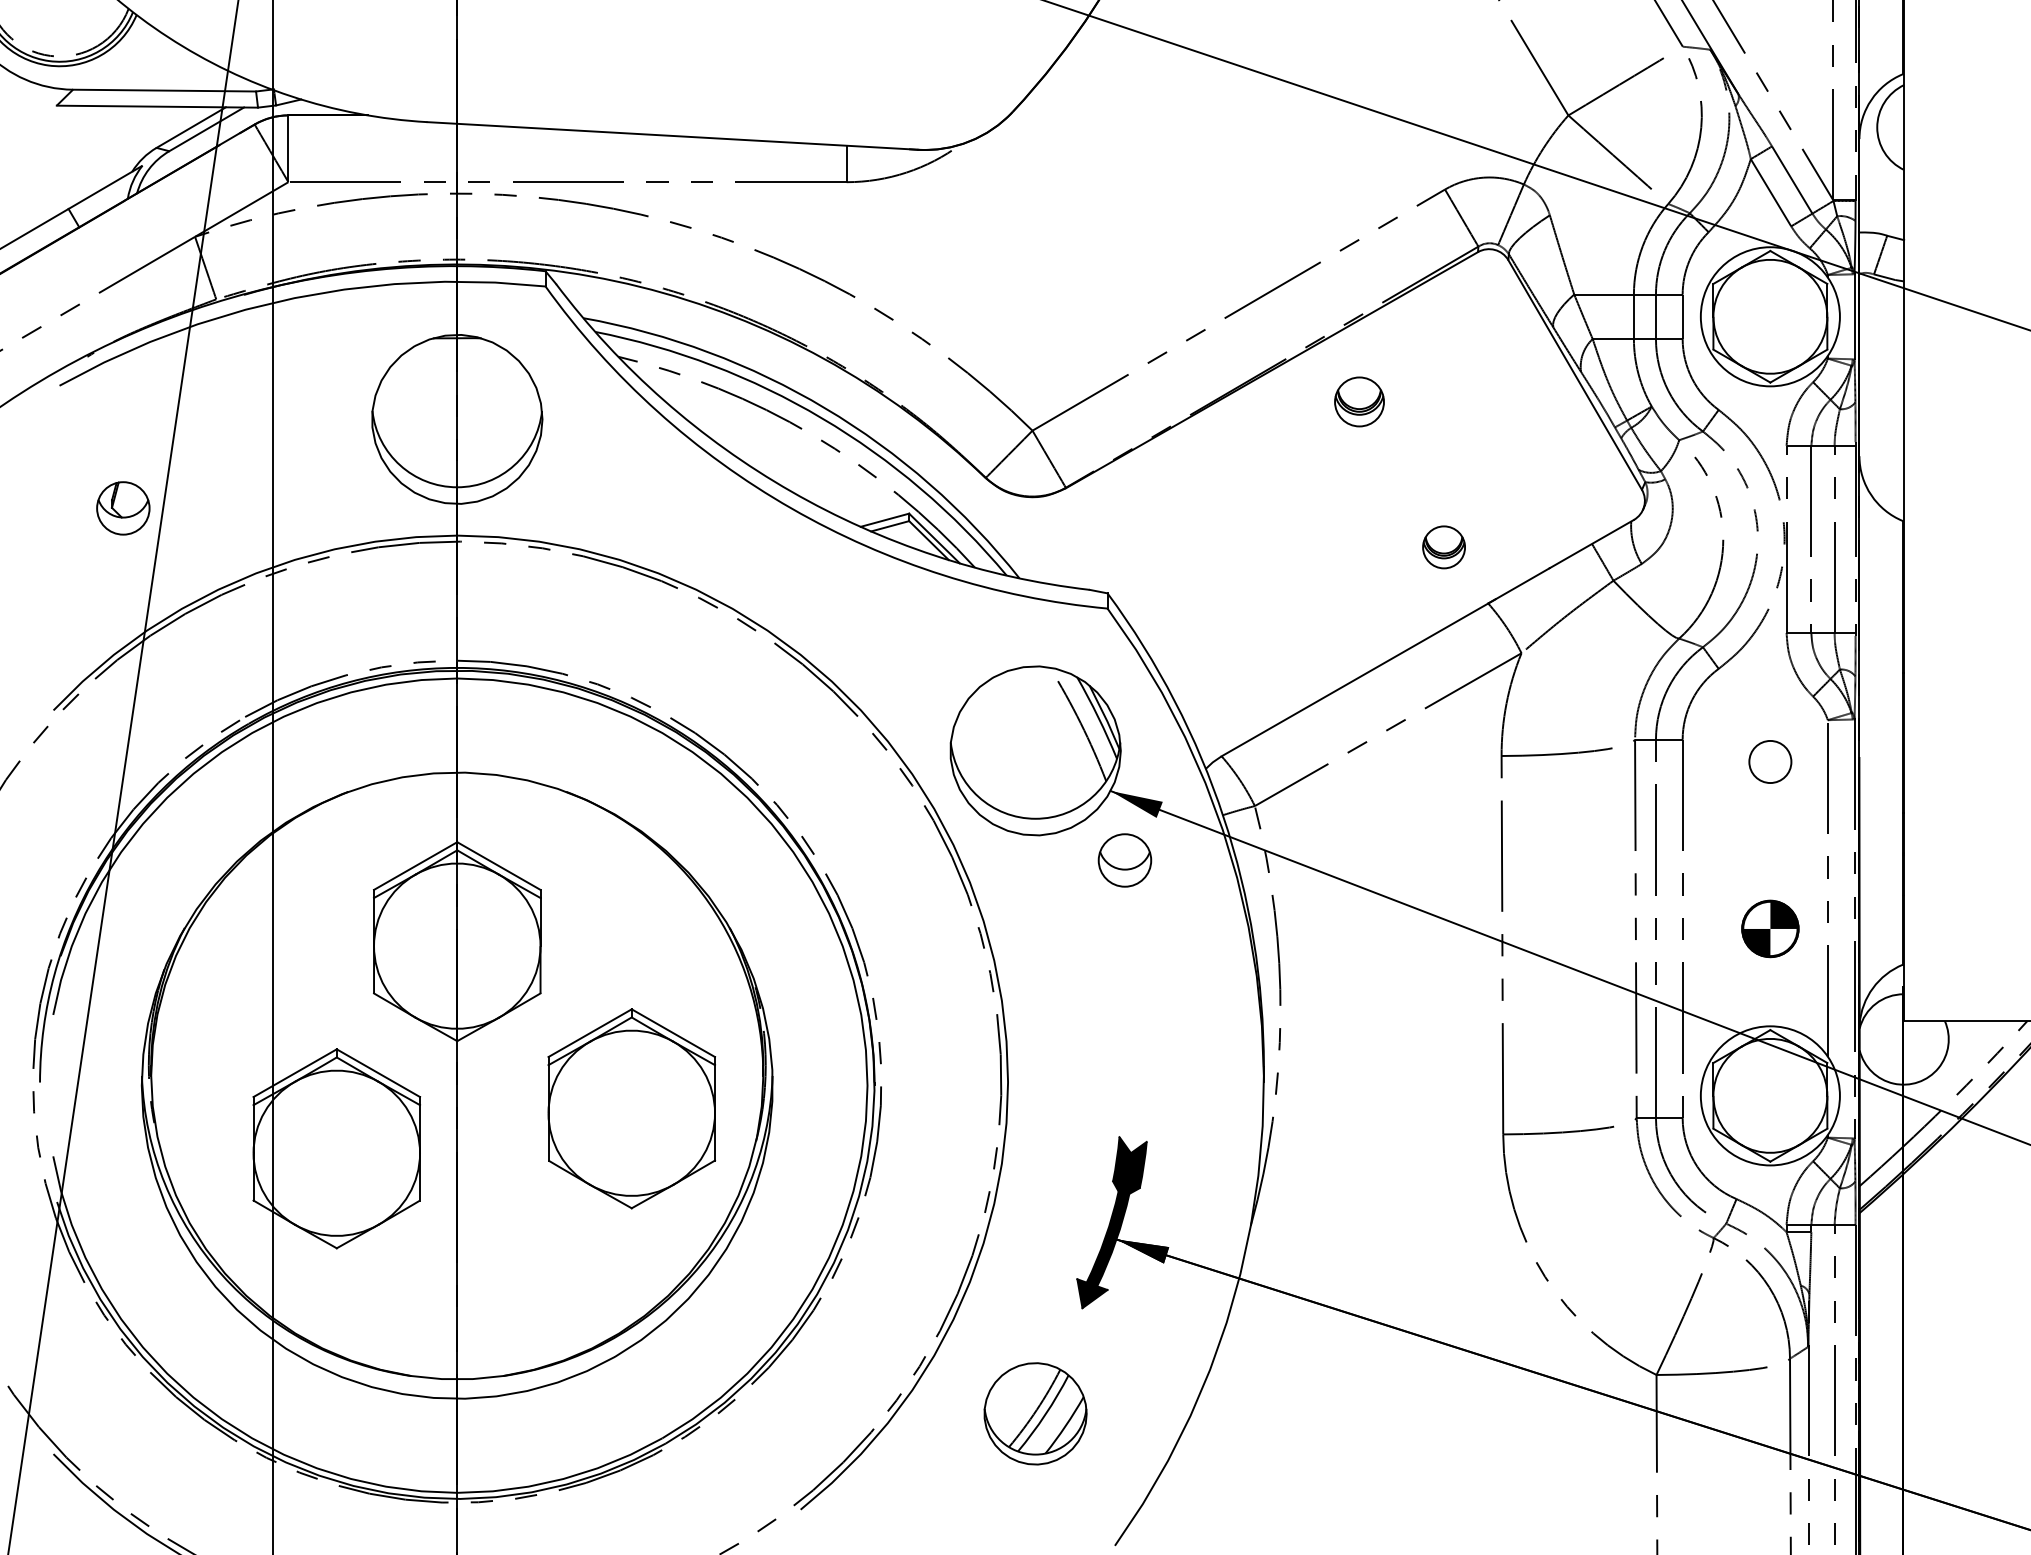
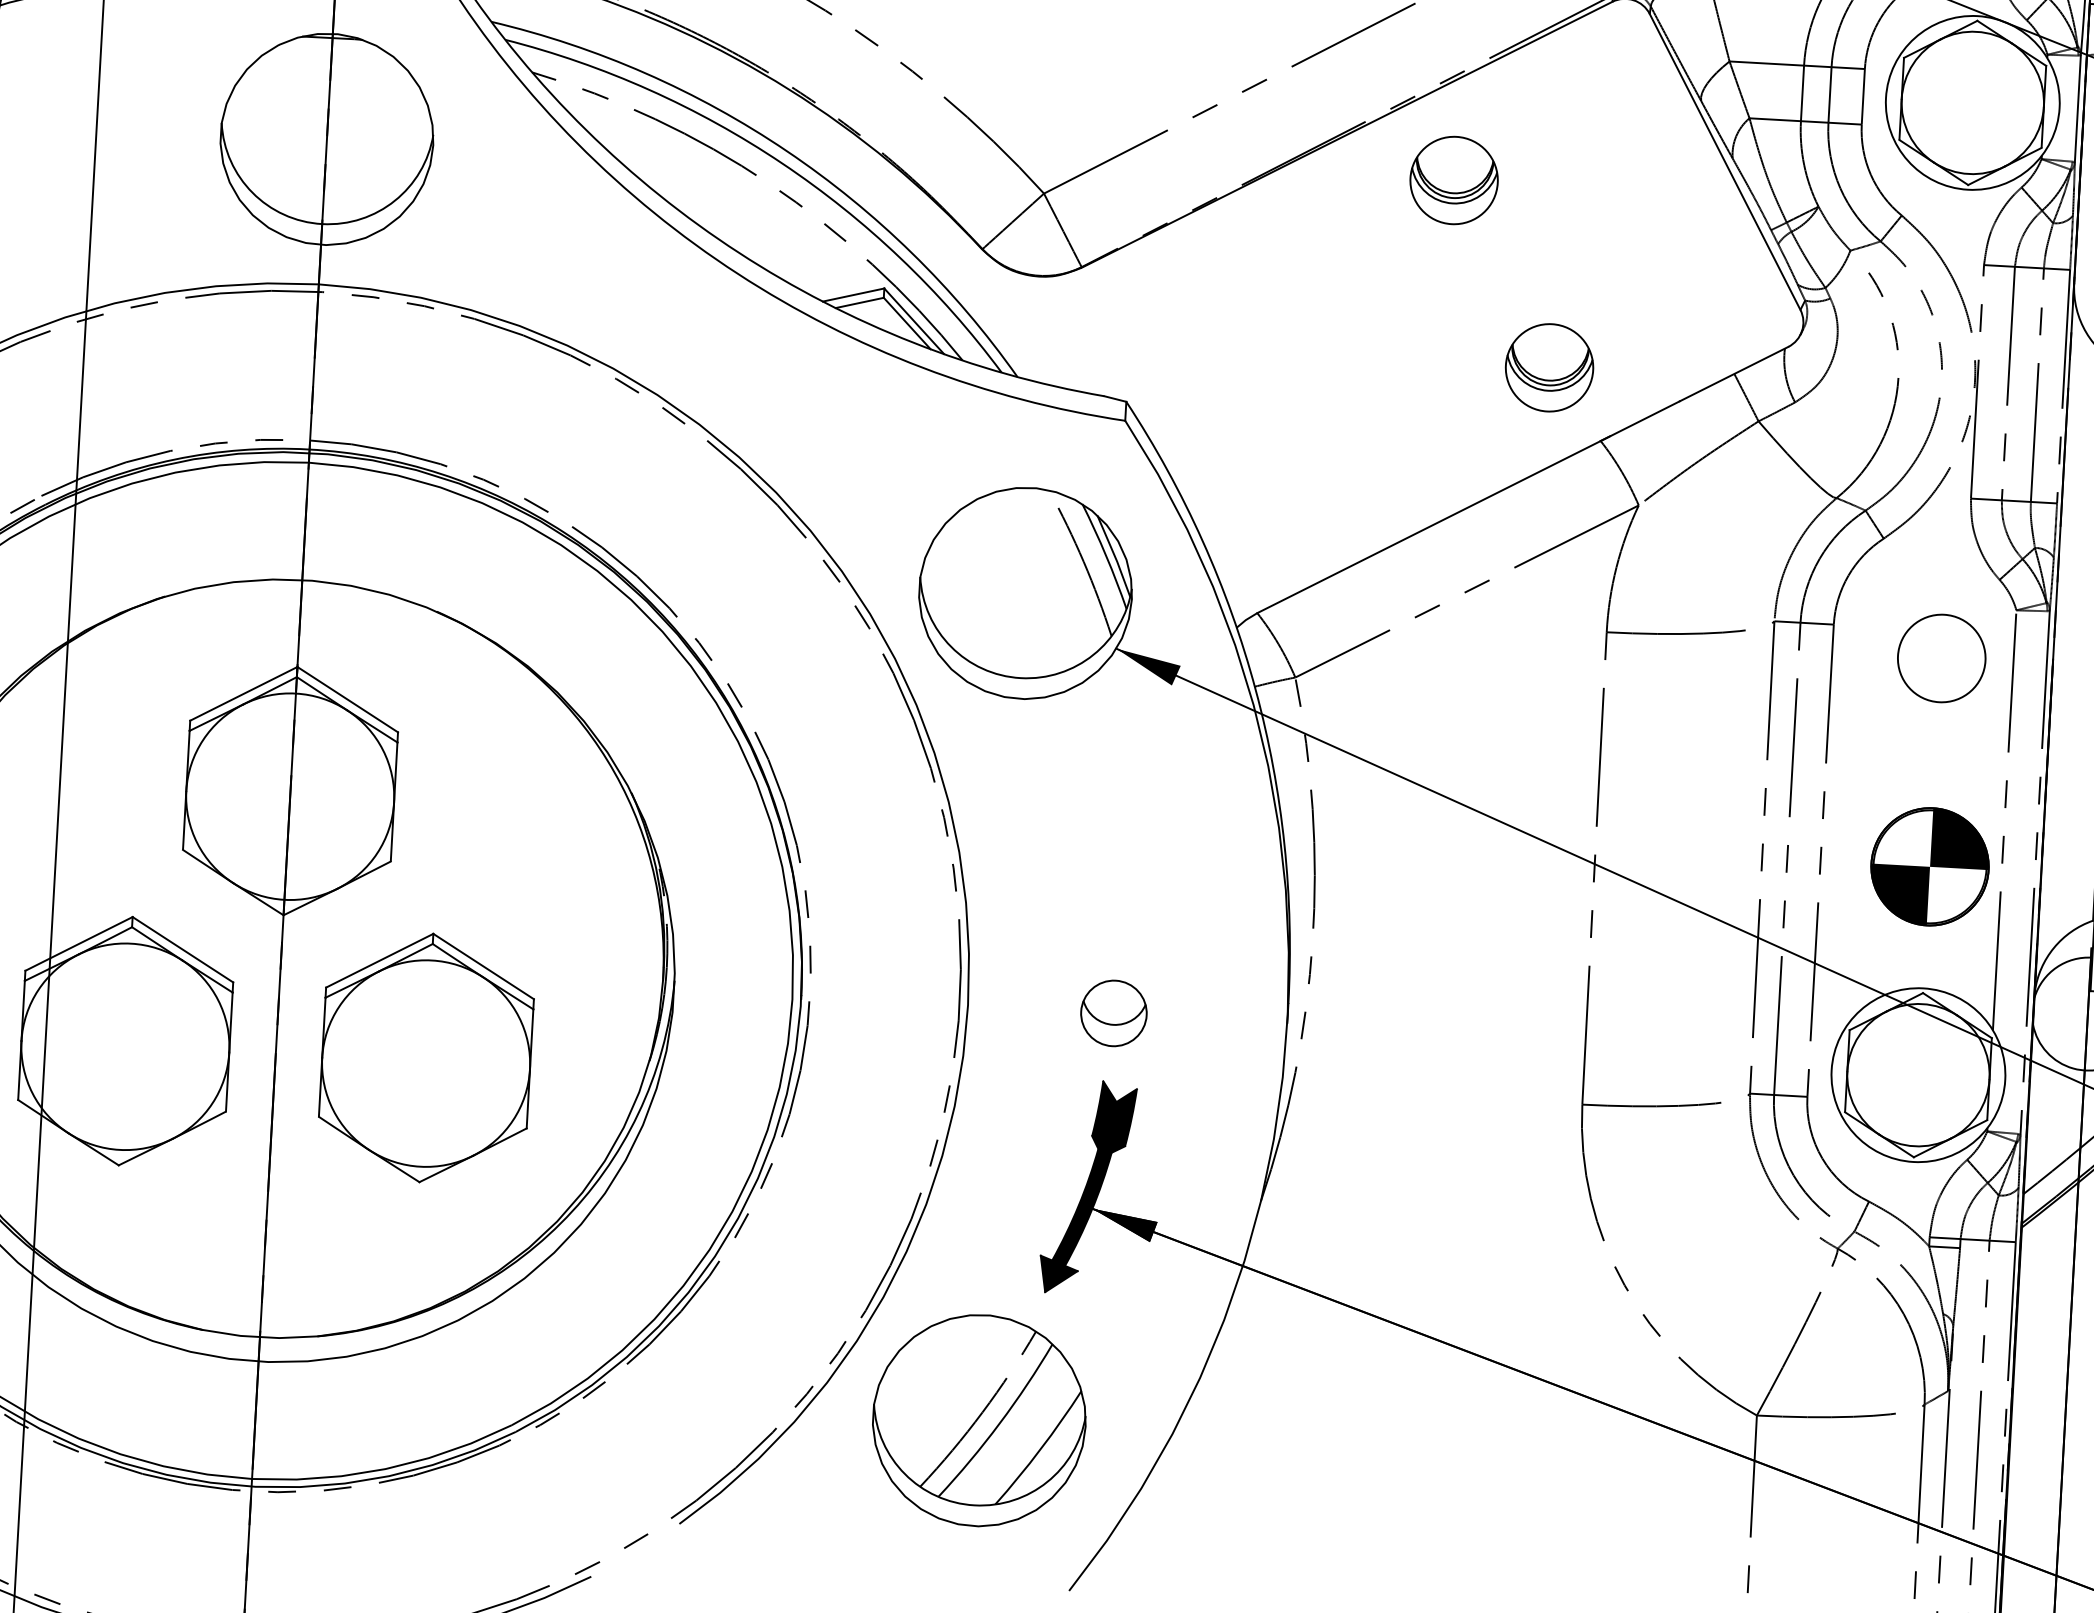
part: (1359, 401) -> (1454, 179), size x1.43
part: (1443, 547) -> (1548, 368), size x1.67
circle: (1770, 761) -> (1941, 657), size x1.67
part: (1124, 860) -> (1113, 1013), moved
part: (1770, 928) -> (1930, 866), size x1.67
part: (631, 1108) -> (426, 1057), moved
part: (1035, 1413) -> (979, 1420), size x1.67

